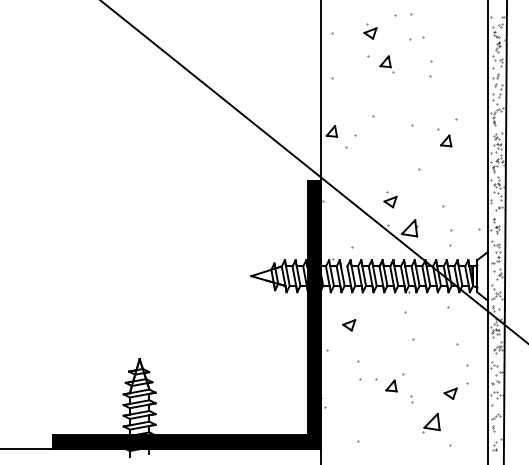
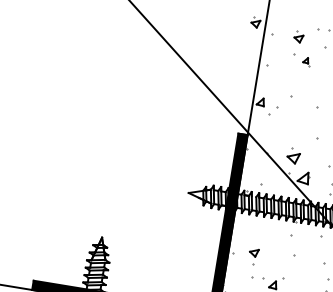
part: (306, 20) -> (255, 22), added
part: (386, 64) -> (306, 61), size x0.7
part: (390, 199) -> (293, 155), size x1.4
part: (349, 325) -> (254, 252), moved

